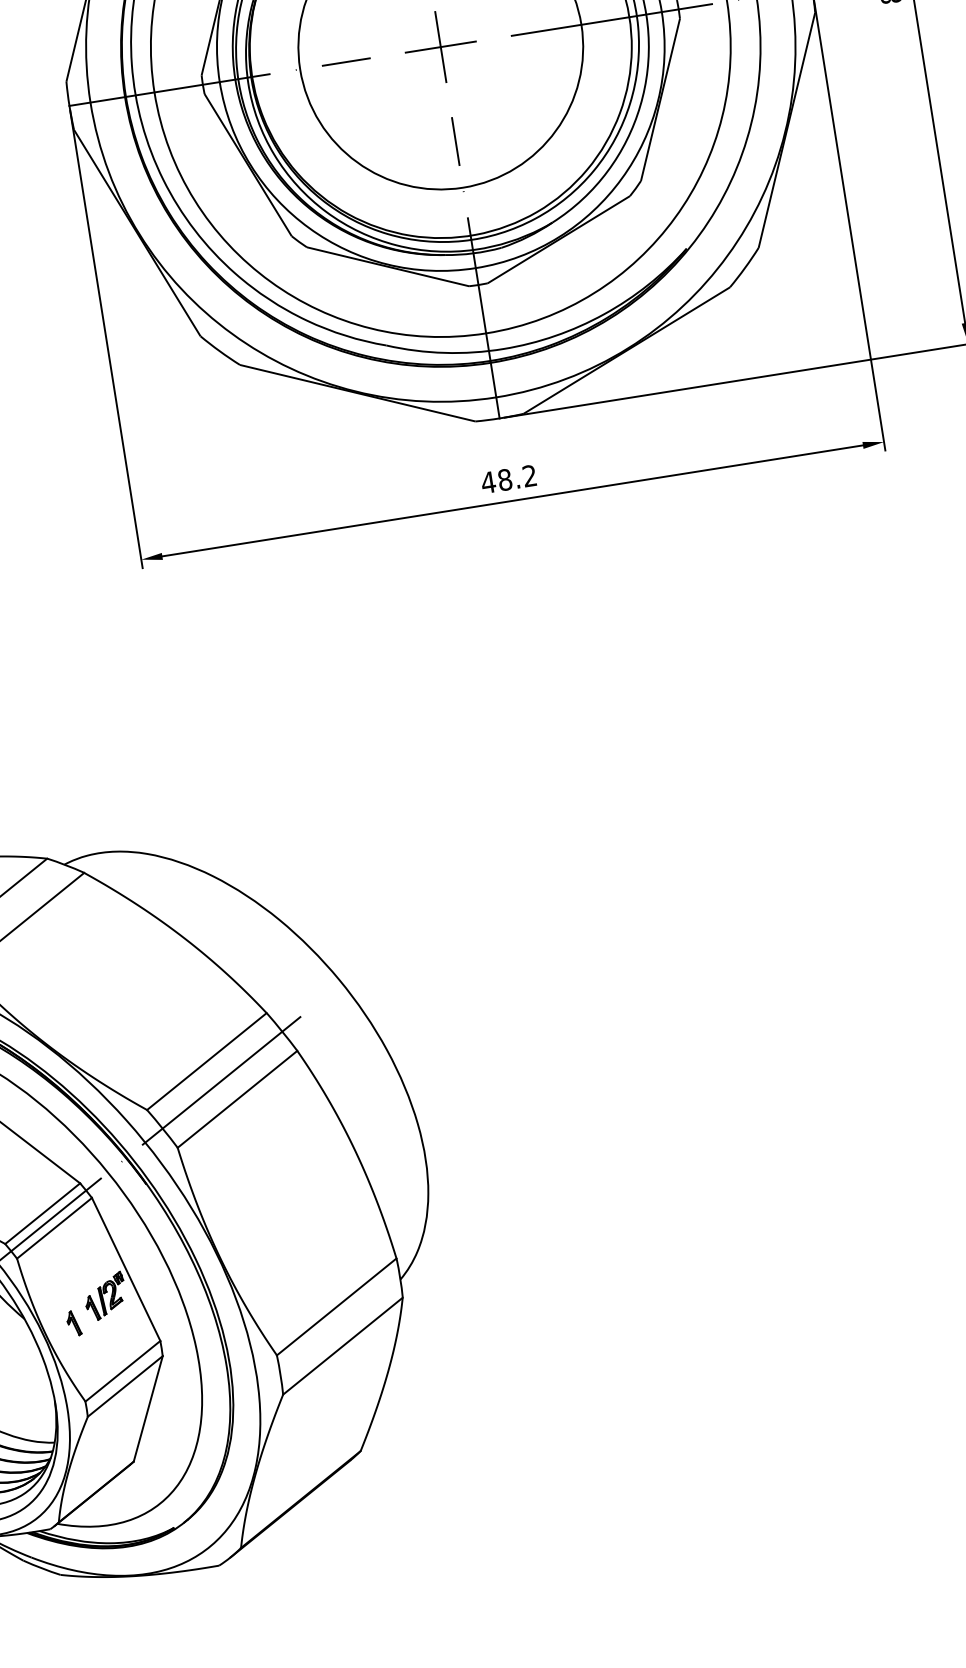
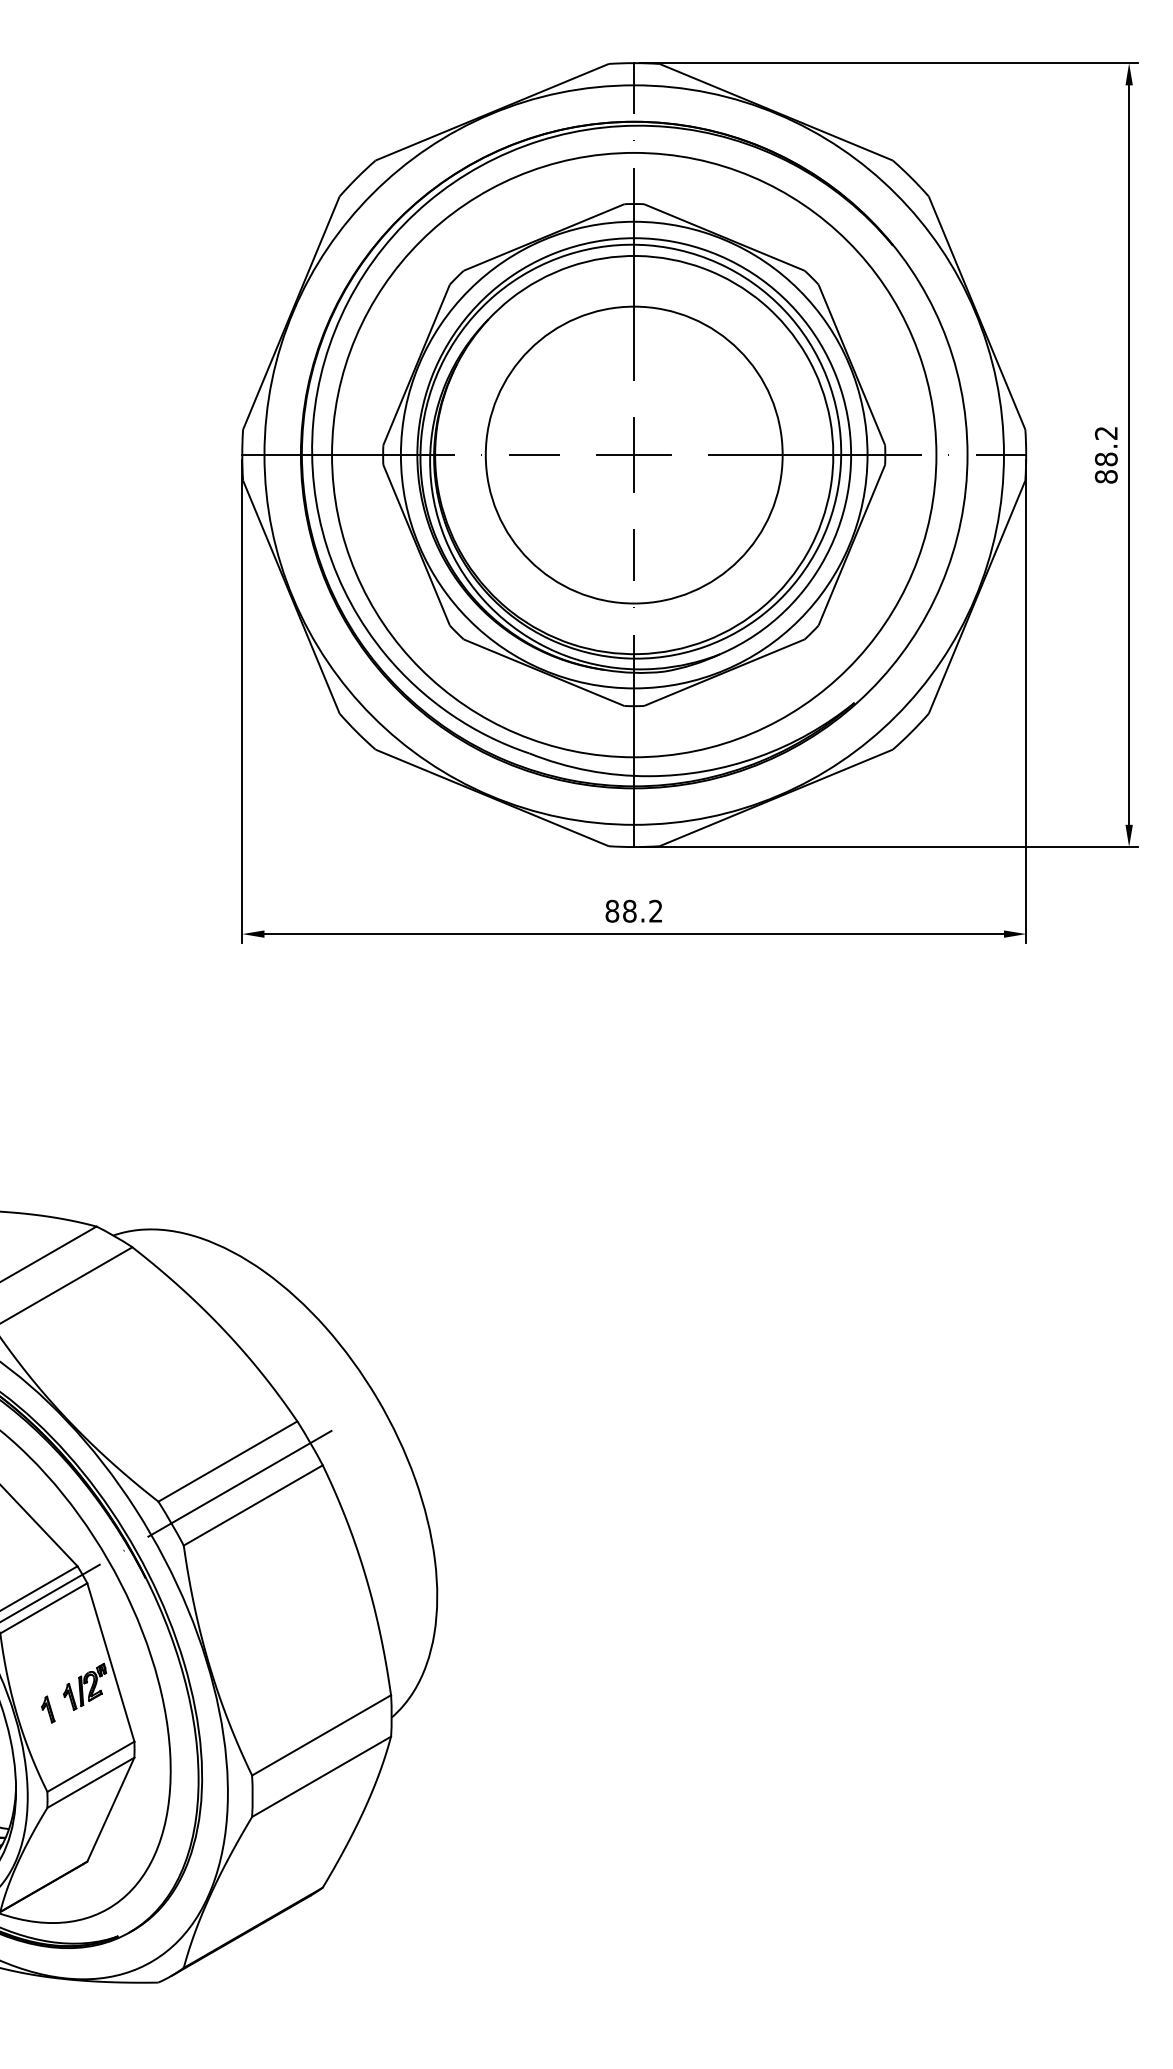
text: (488, 481) -> (612, 910), 48.2 -> 88.2

